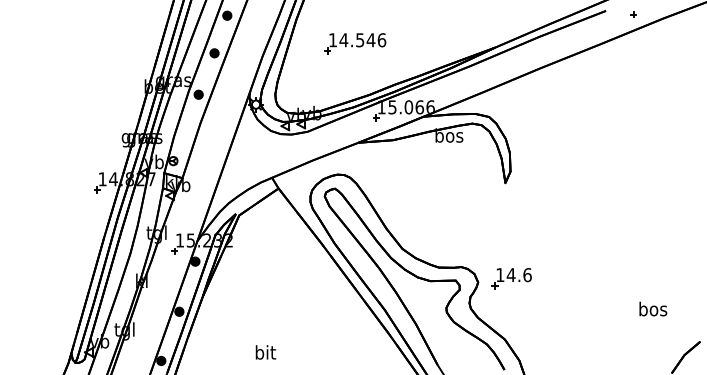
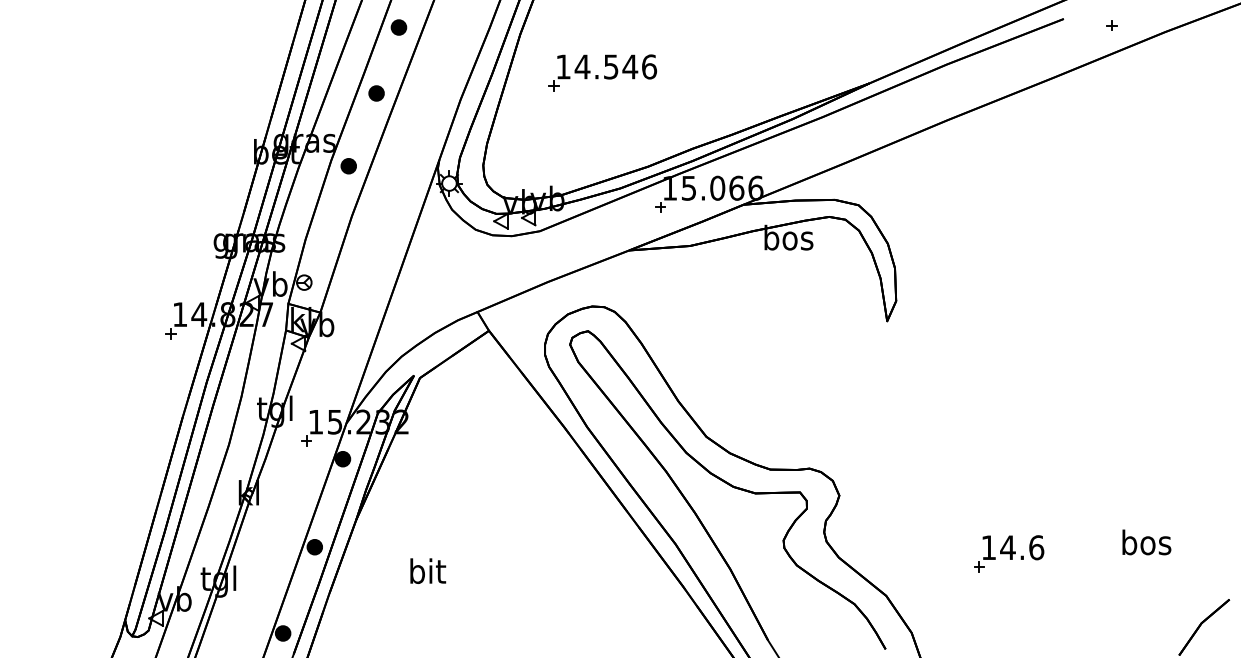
part: (355, 43) -> (602, 72), moved
part: (511, 278) -> (1008, 553), moved
text: (265, 352) -> (427, 571), moved

